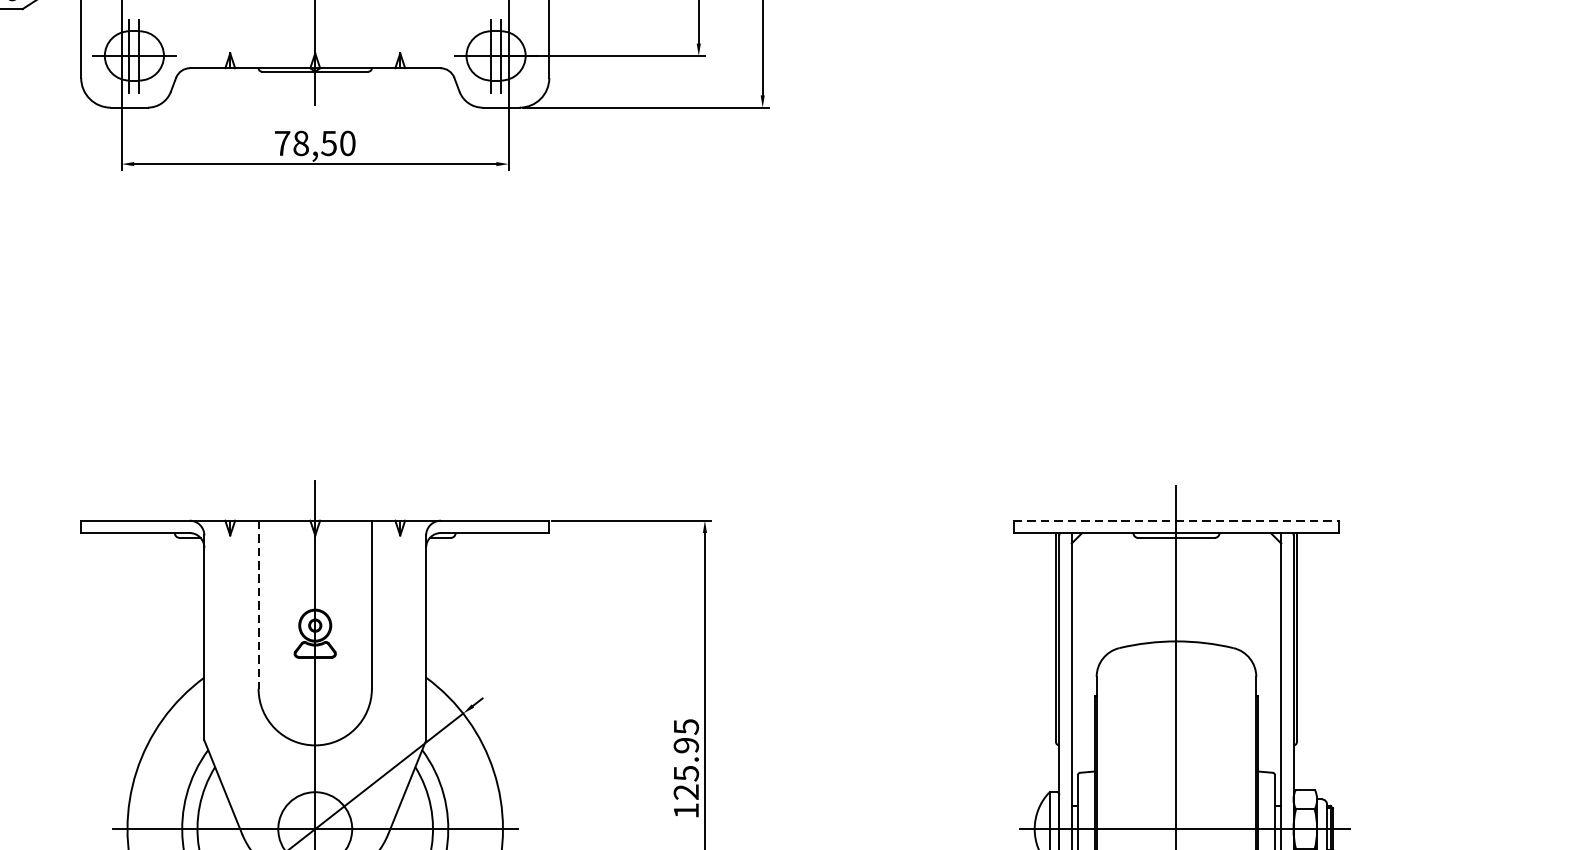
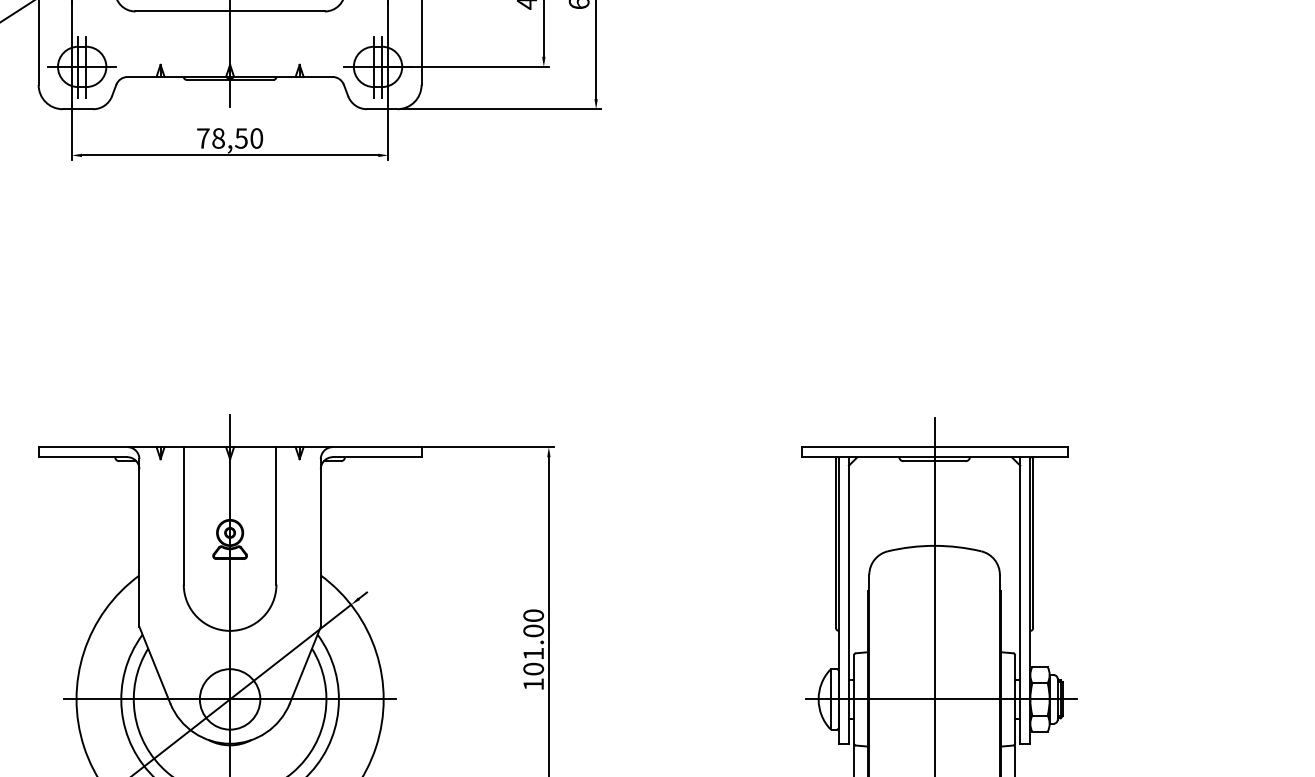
line: (1177, 521) -> (935, 447), dashed -> solid
line: (258, 604) -> (183, 515), dashed -> solid
text: (686, 759) -> (533, 642), 125.95 -> 101.00

